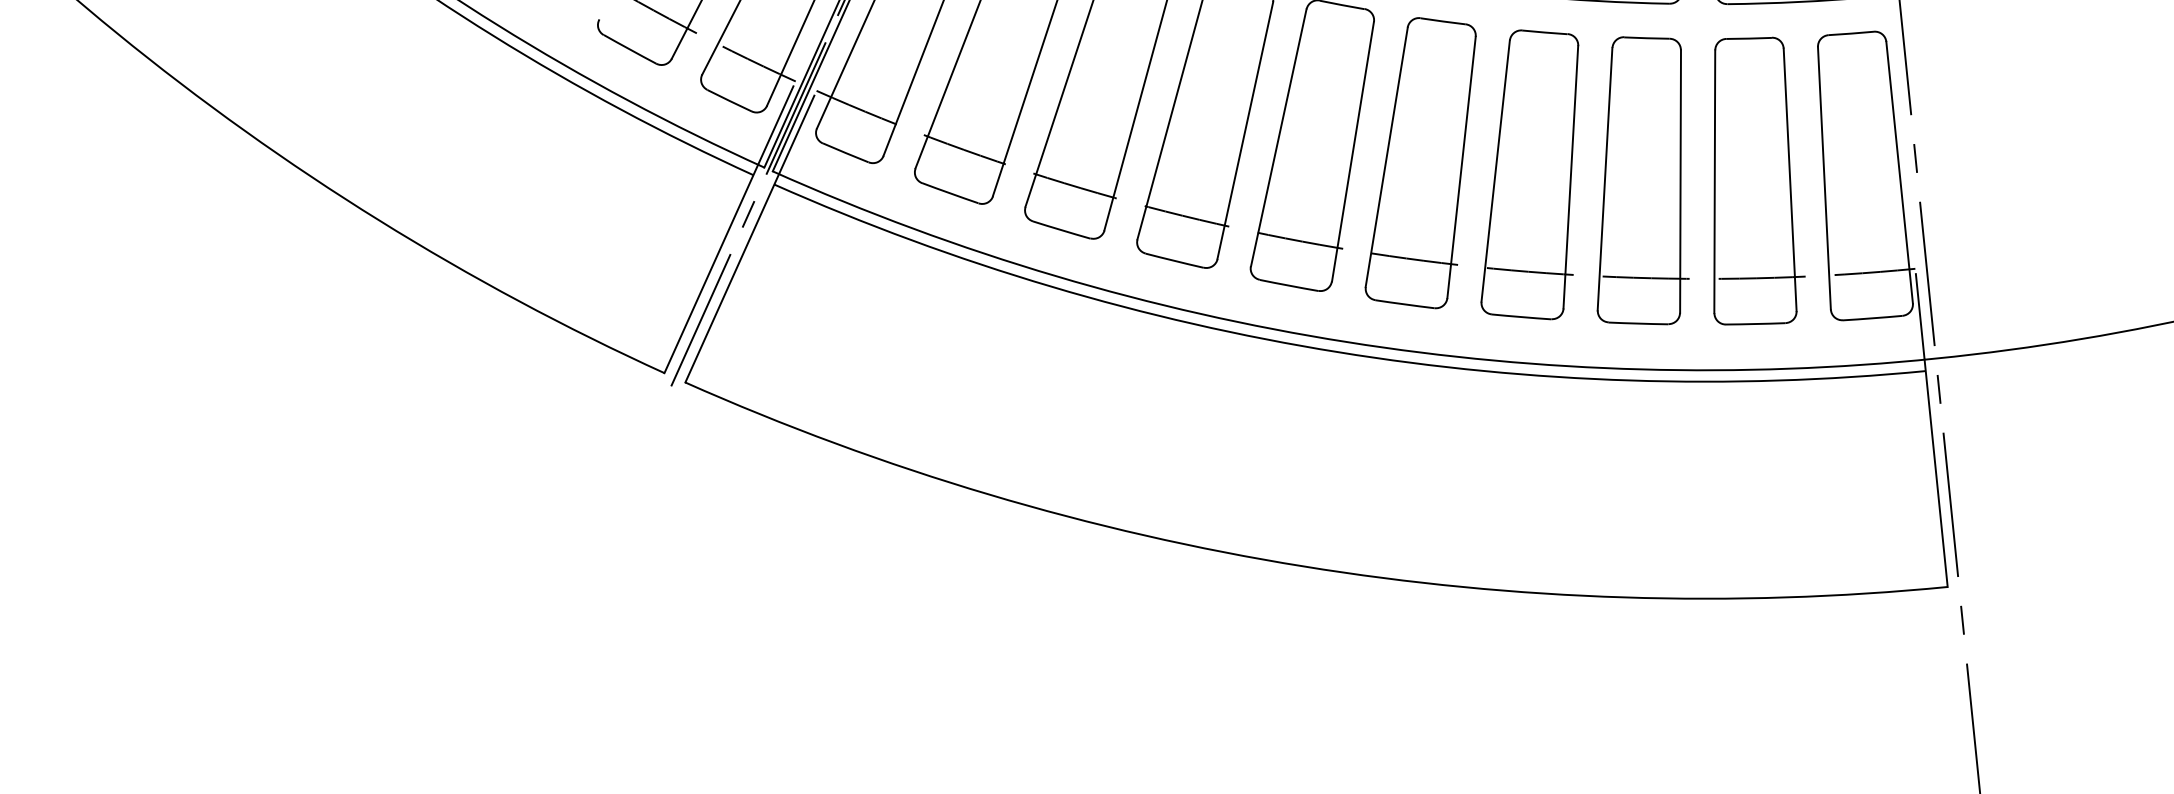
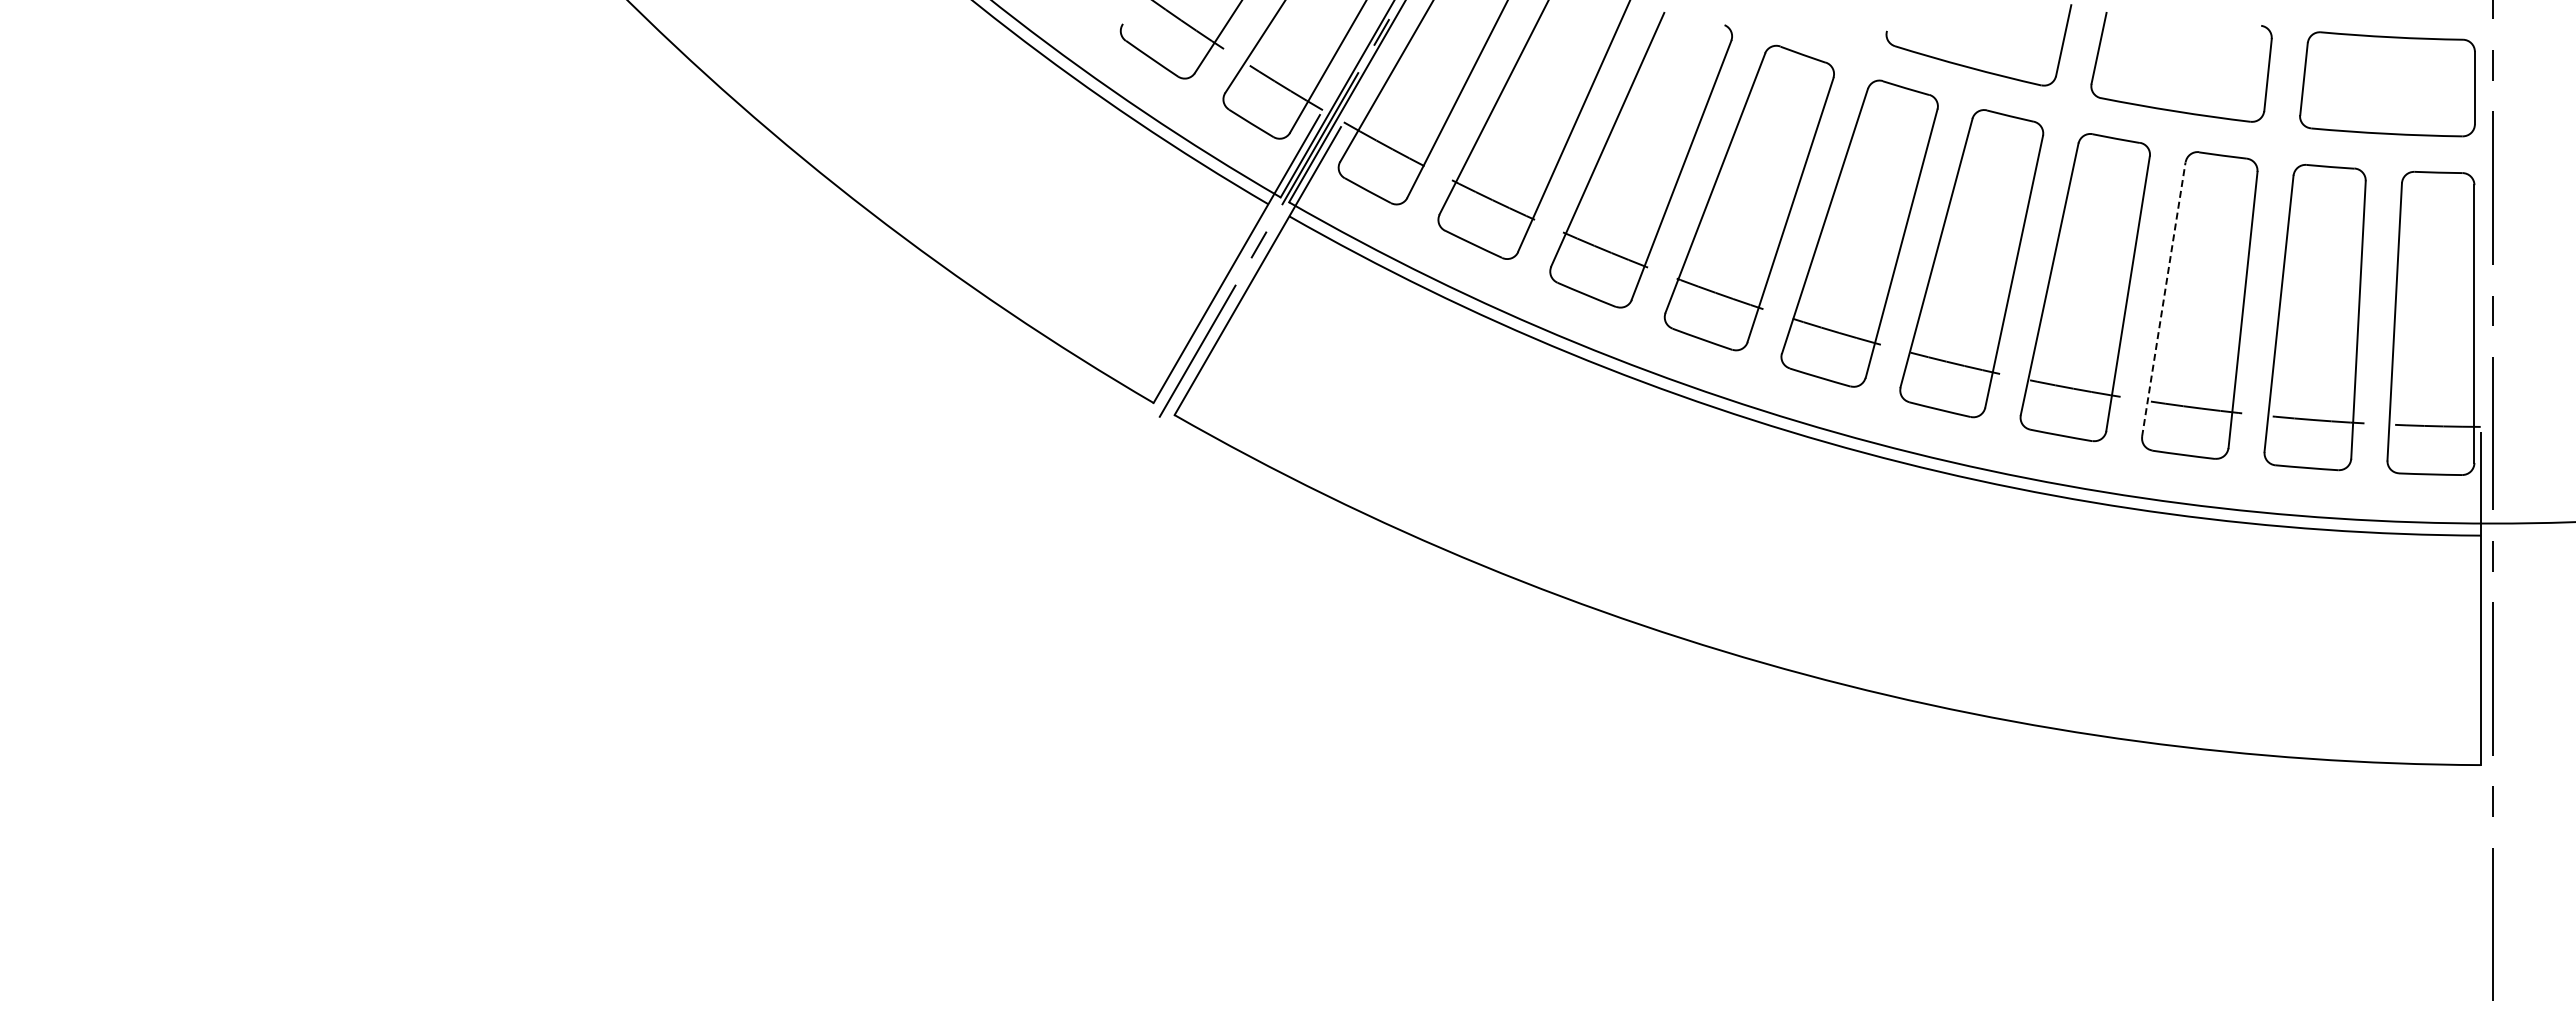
line: (1604, 179) -> (2163, 299), solid -> dashed

